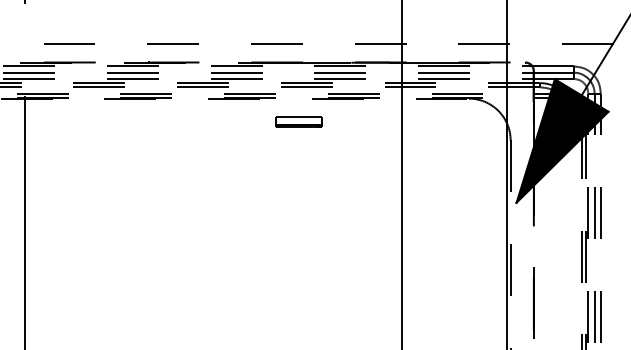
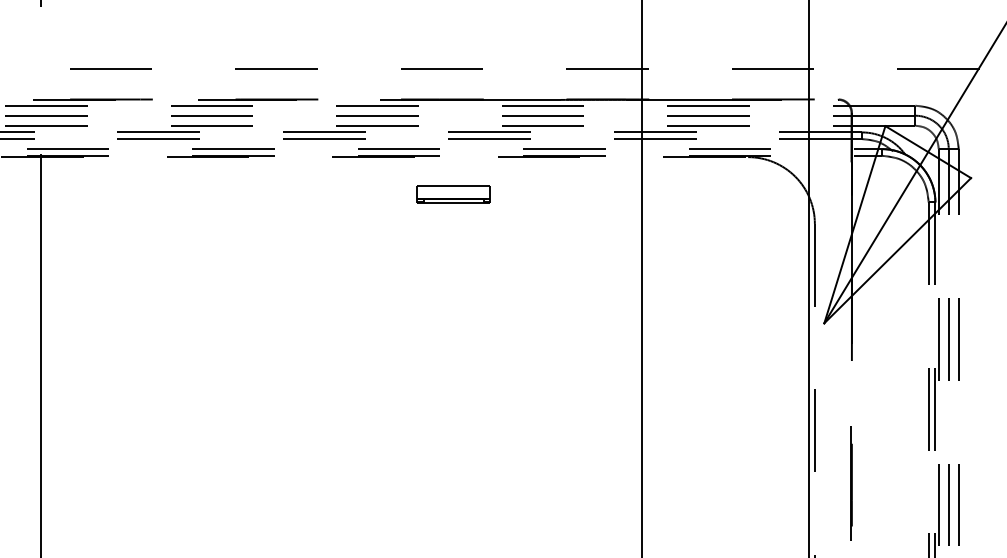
part: (298, 121) -> (452, 193), moved
fill: (562, 140) -> (897, 223), removed

